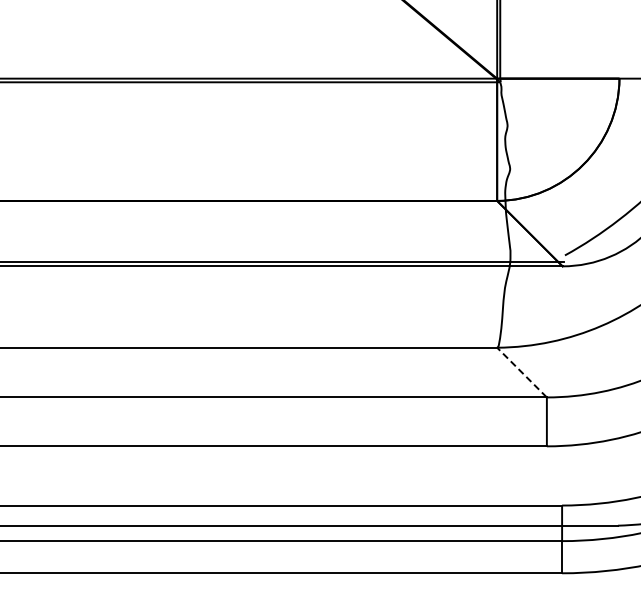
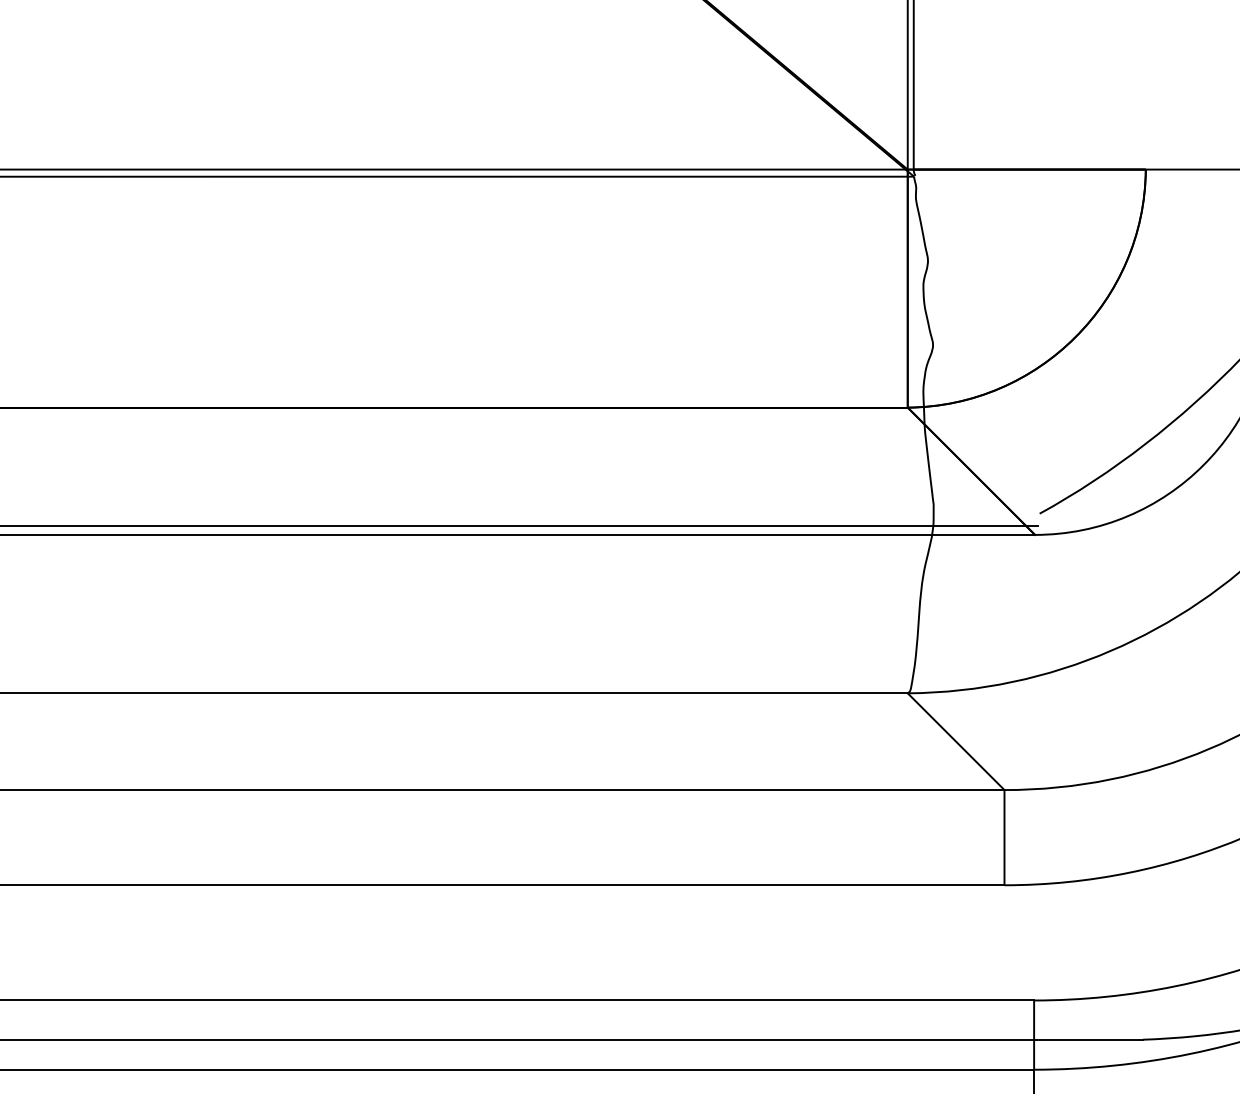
line: (521, 372) -> (955, 741), dashed -> solid

